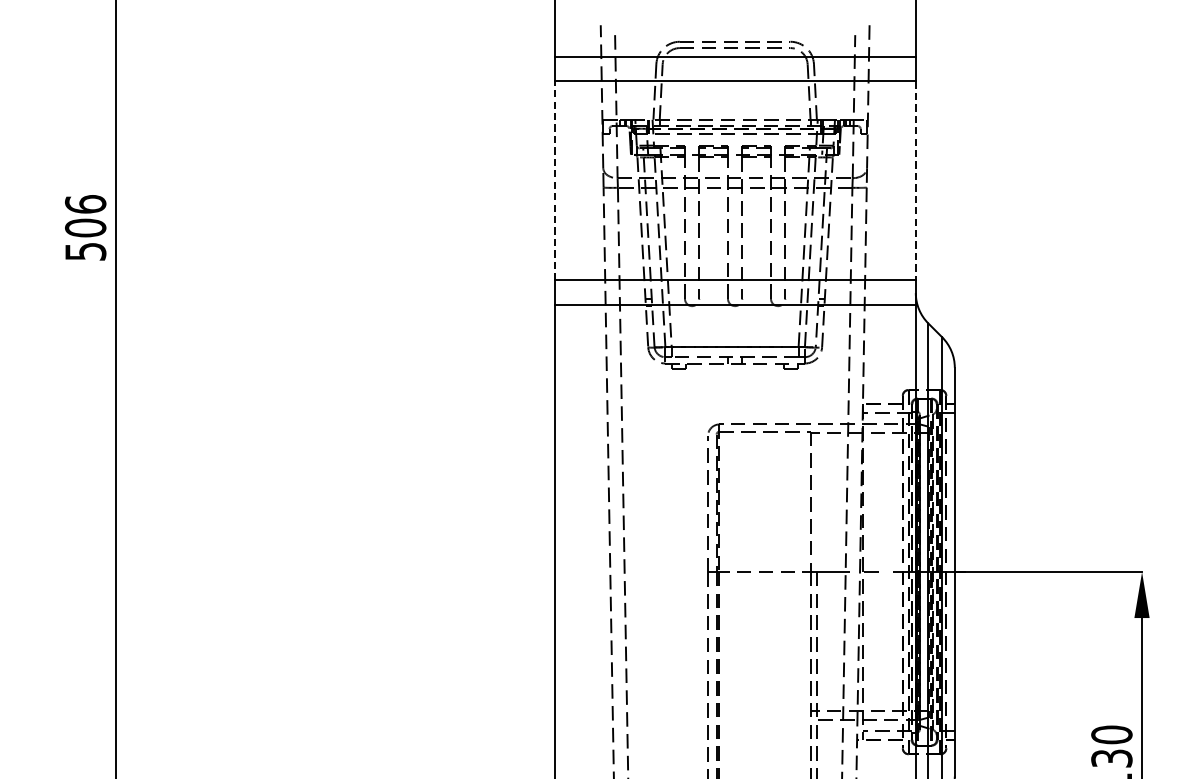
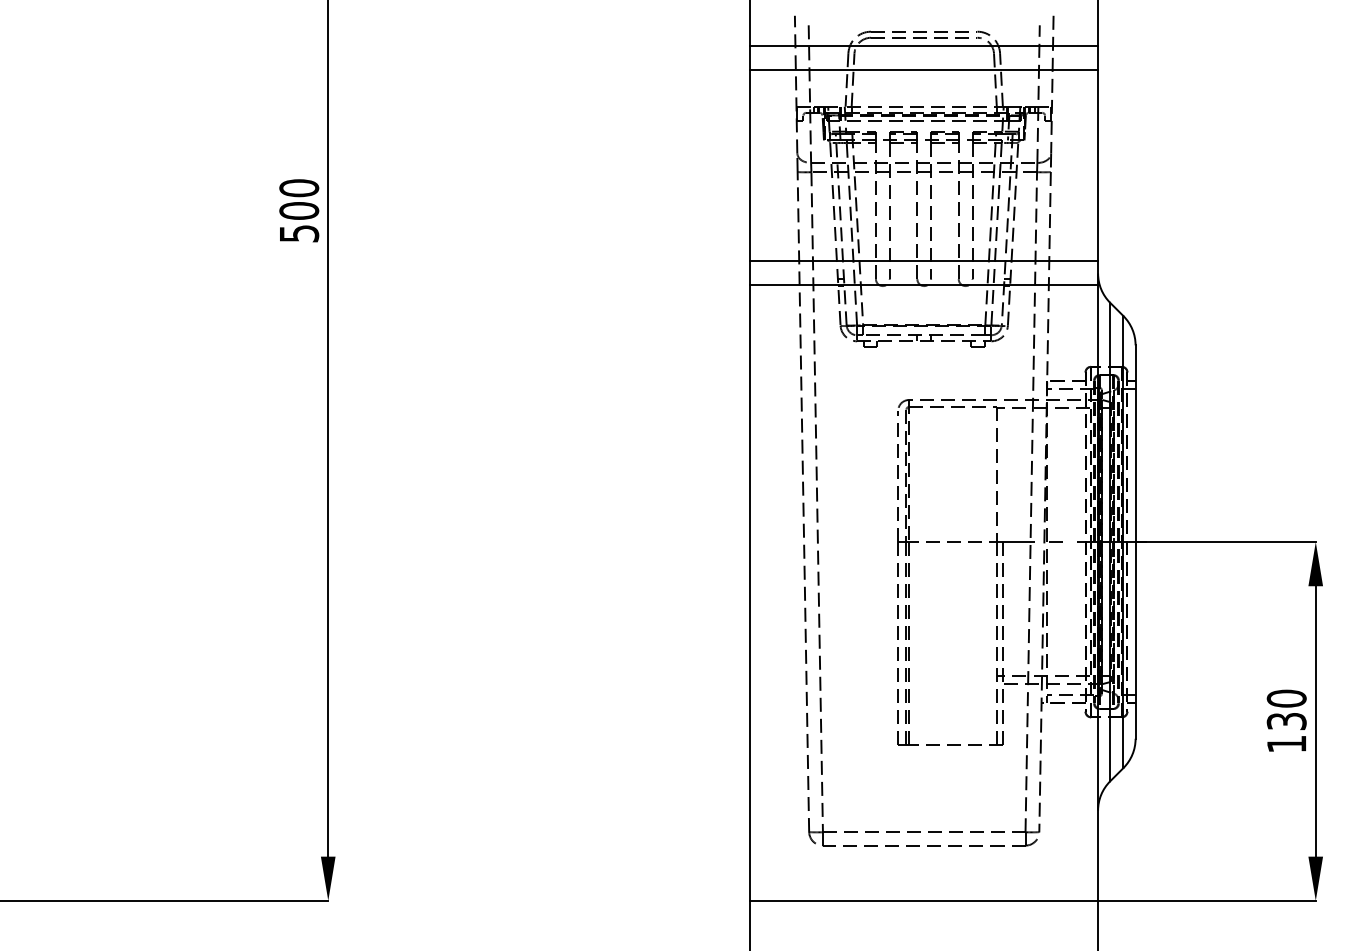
line: (554, 180) -> (750, 165), dashed -> solid
line: (916, 180) -> (1098, 165), dashed -> solid
text: (85, 204) -> (299, 188), 506 -> 500

